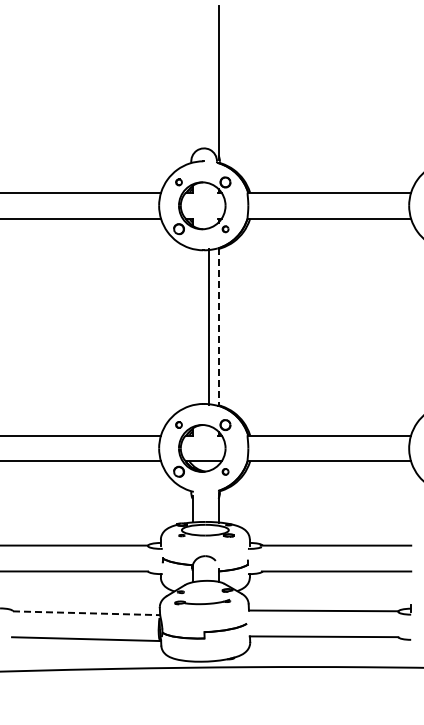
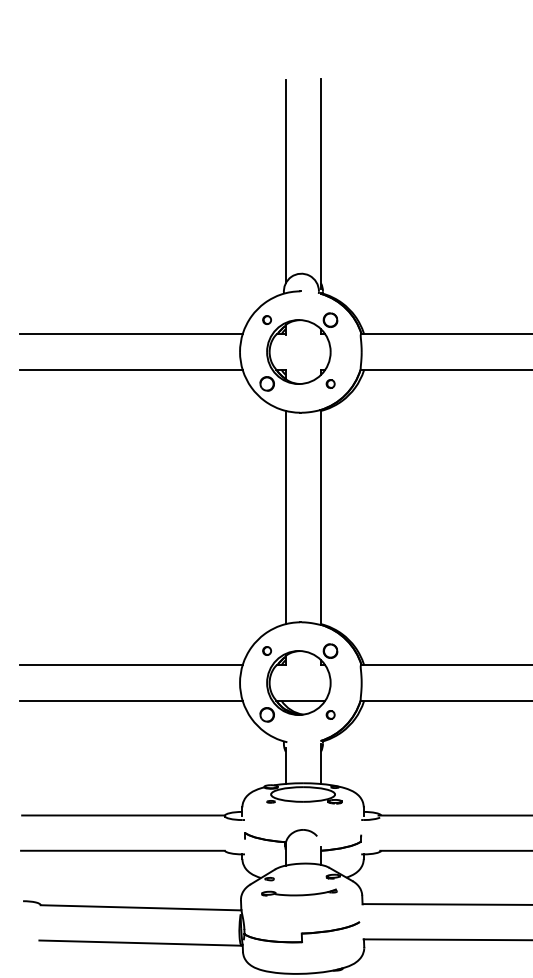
line: (192, 80) -> (285, 181), added
line: (208, 326) -> (285, 516), moved
line: (218, 327) -> (321, 518), dashed -> solid
line: (86, 613) -> (140, 908), dashed -> solid

